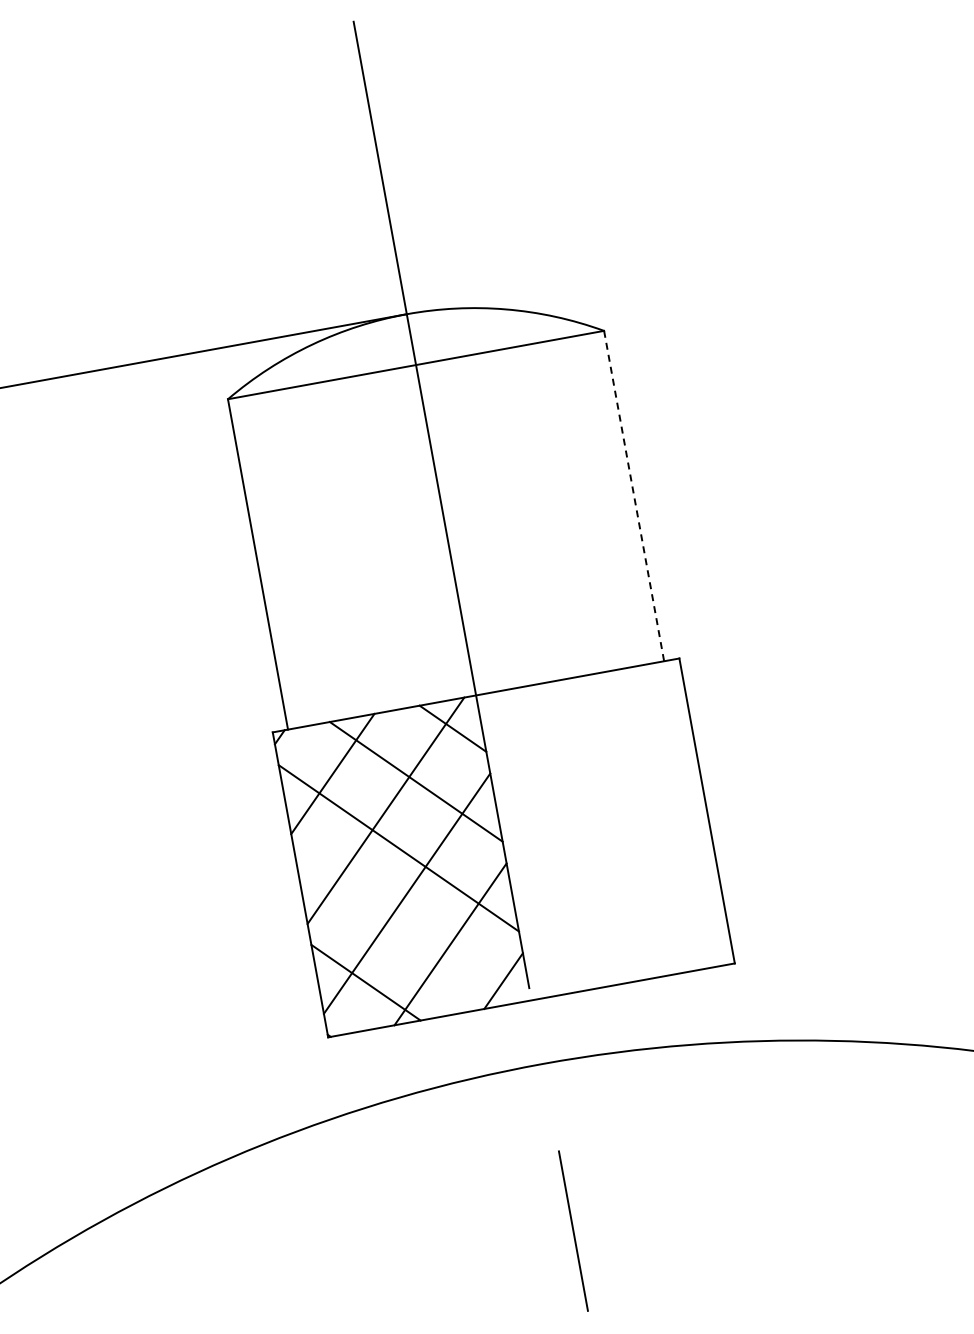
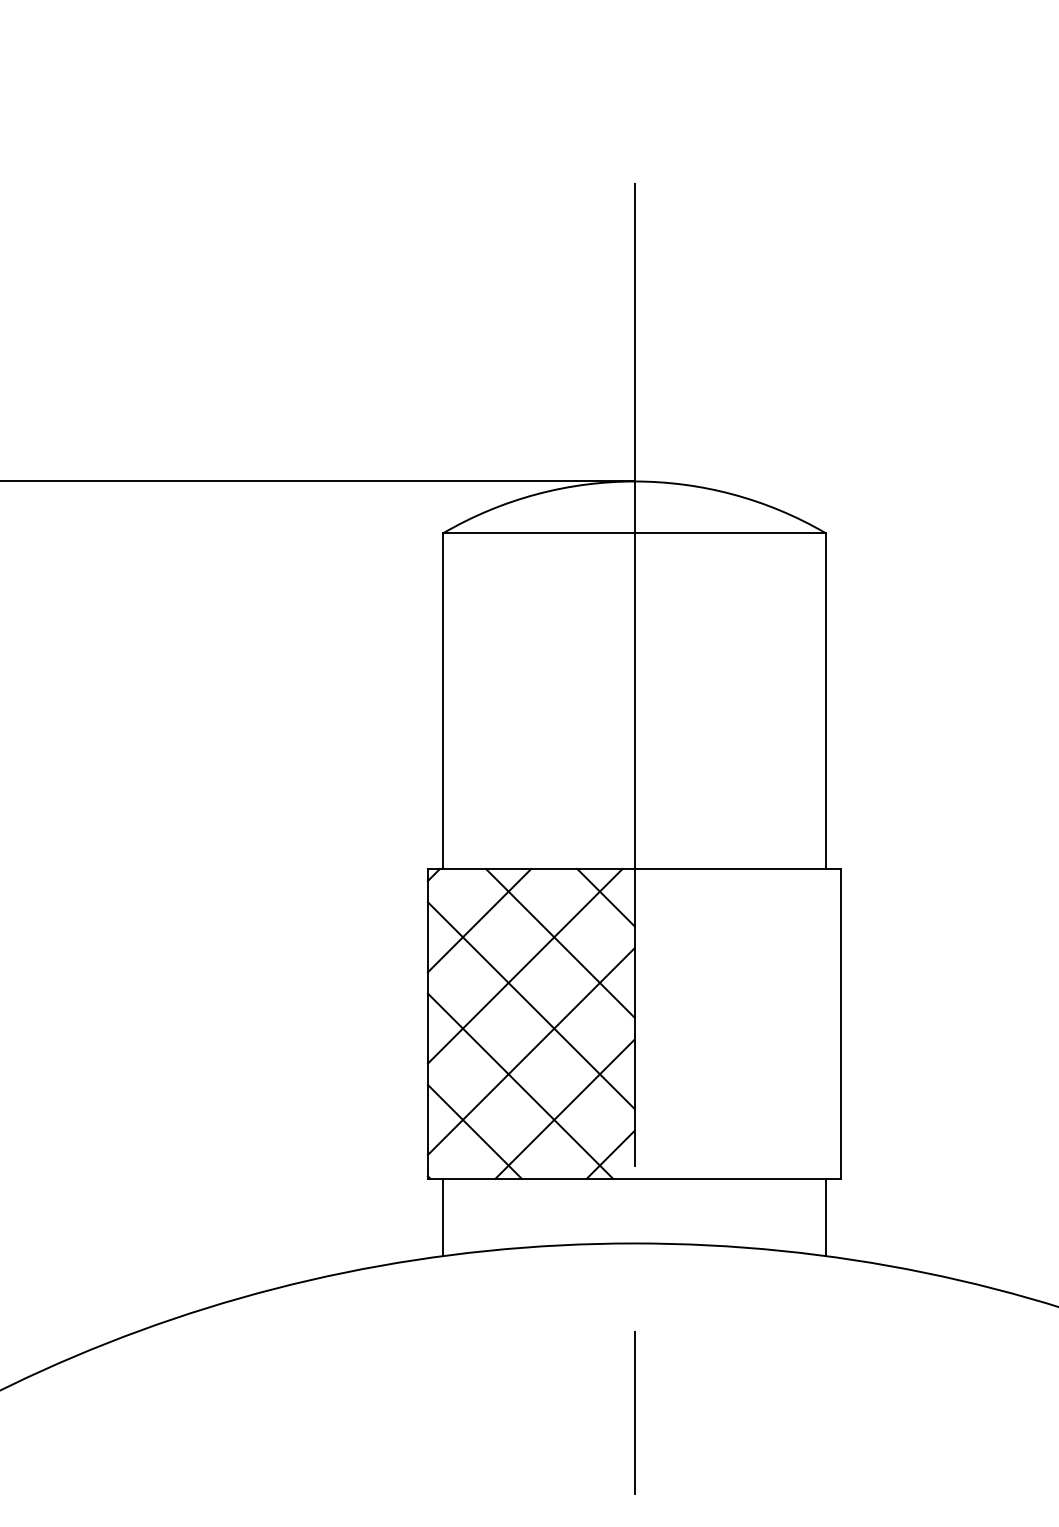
line: (634, 496) -> (825, 701), dashed -> solid
line: (402, 928) -> (520, 1085), added
line: (726, 1004) -> (825, 1217), added
line: (350, 1072) -> (443, 1217), added

